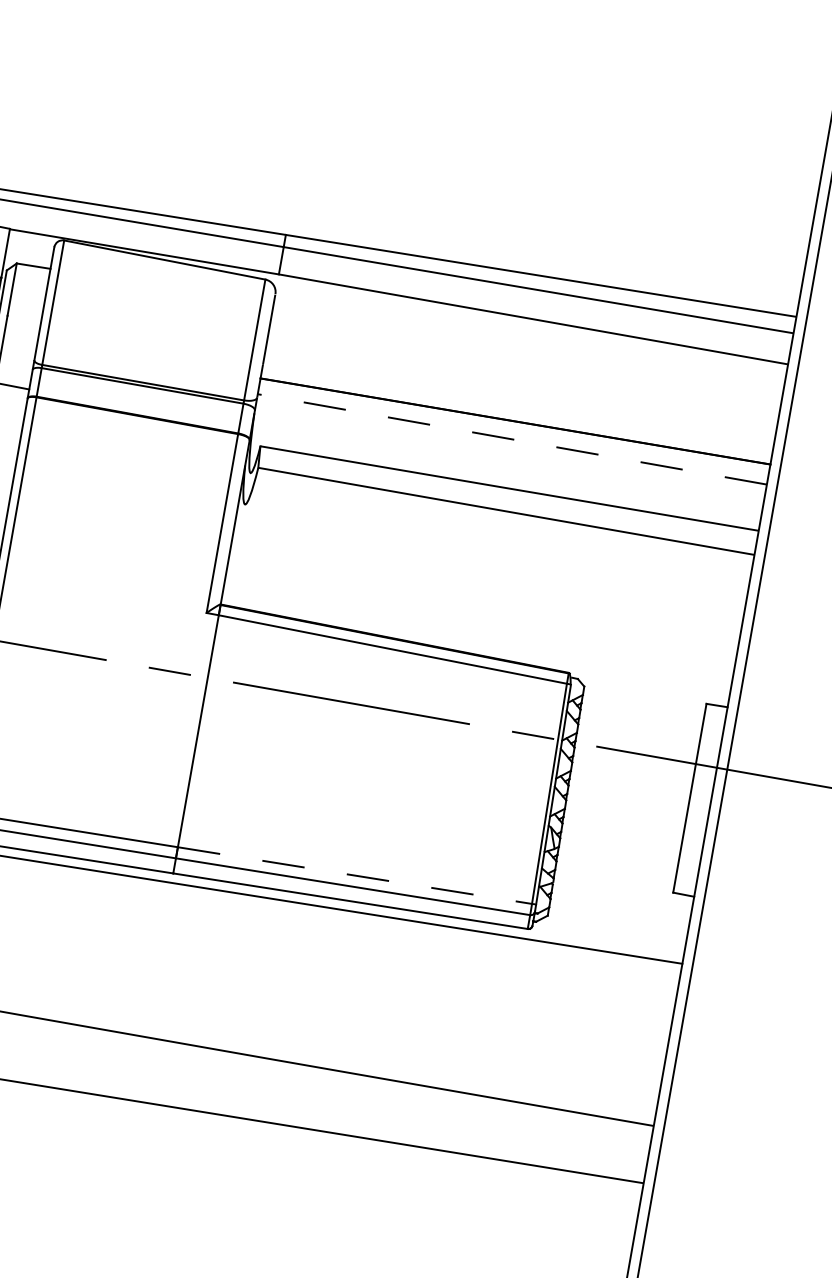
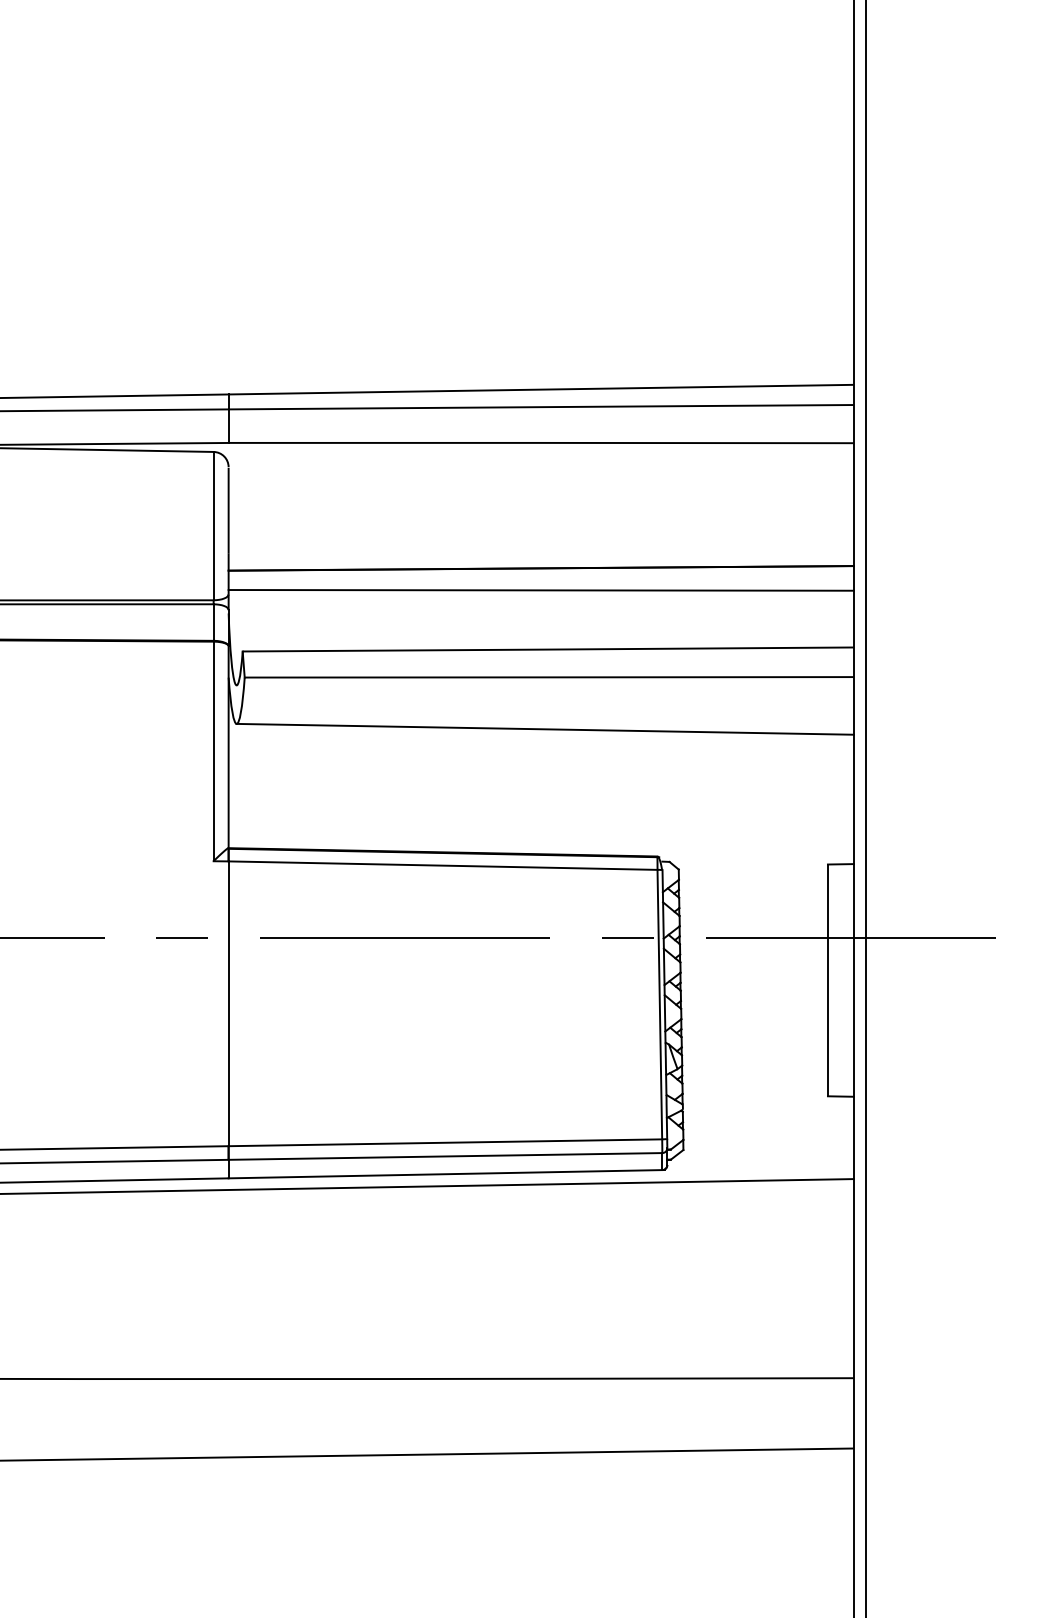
line: (512, 439) -> (541, 590), dashed -> solid
line: (495, 552) -> (544, 728), added
line: (355, 875) -> (445, 1142), dashed -> solid

